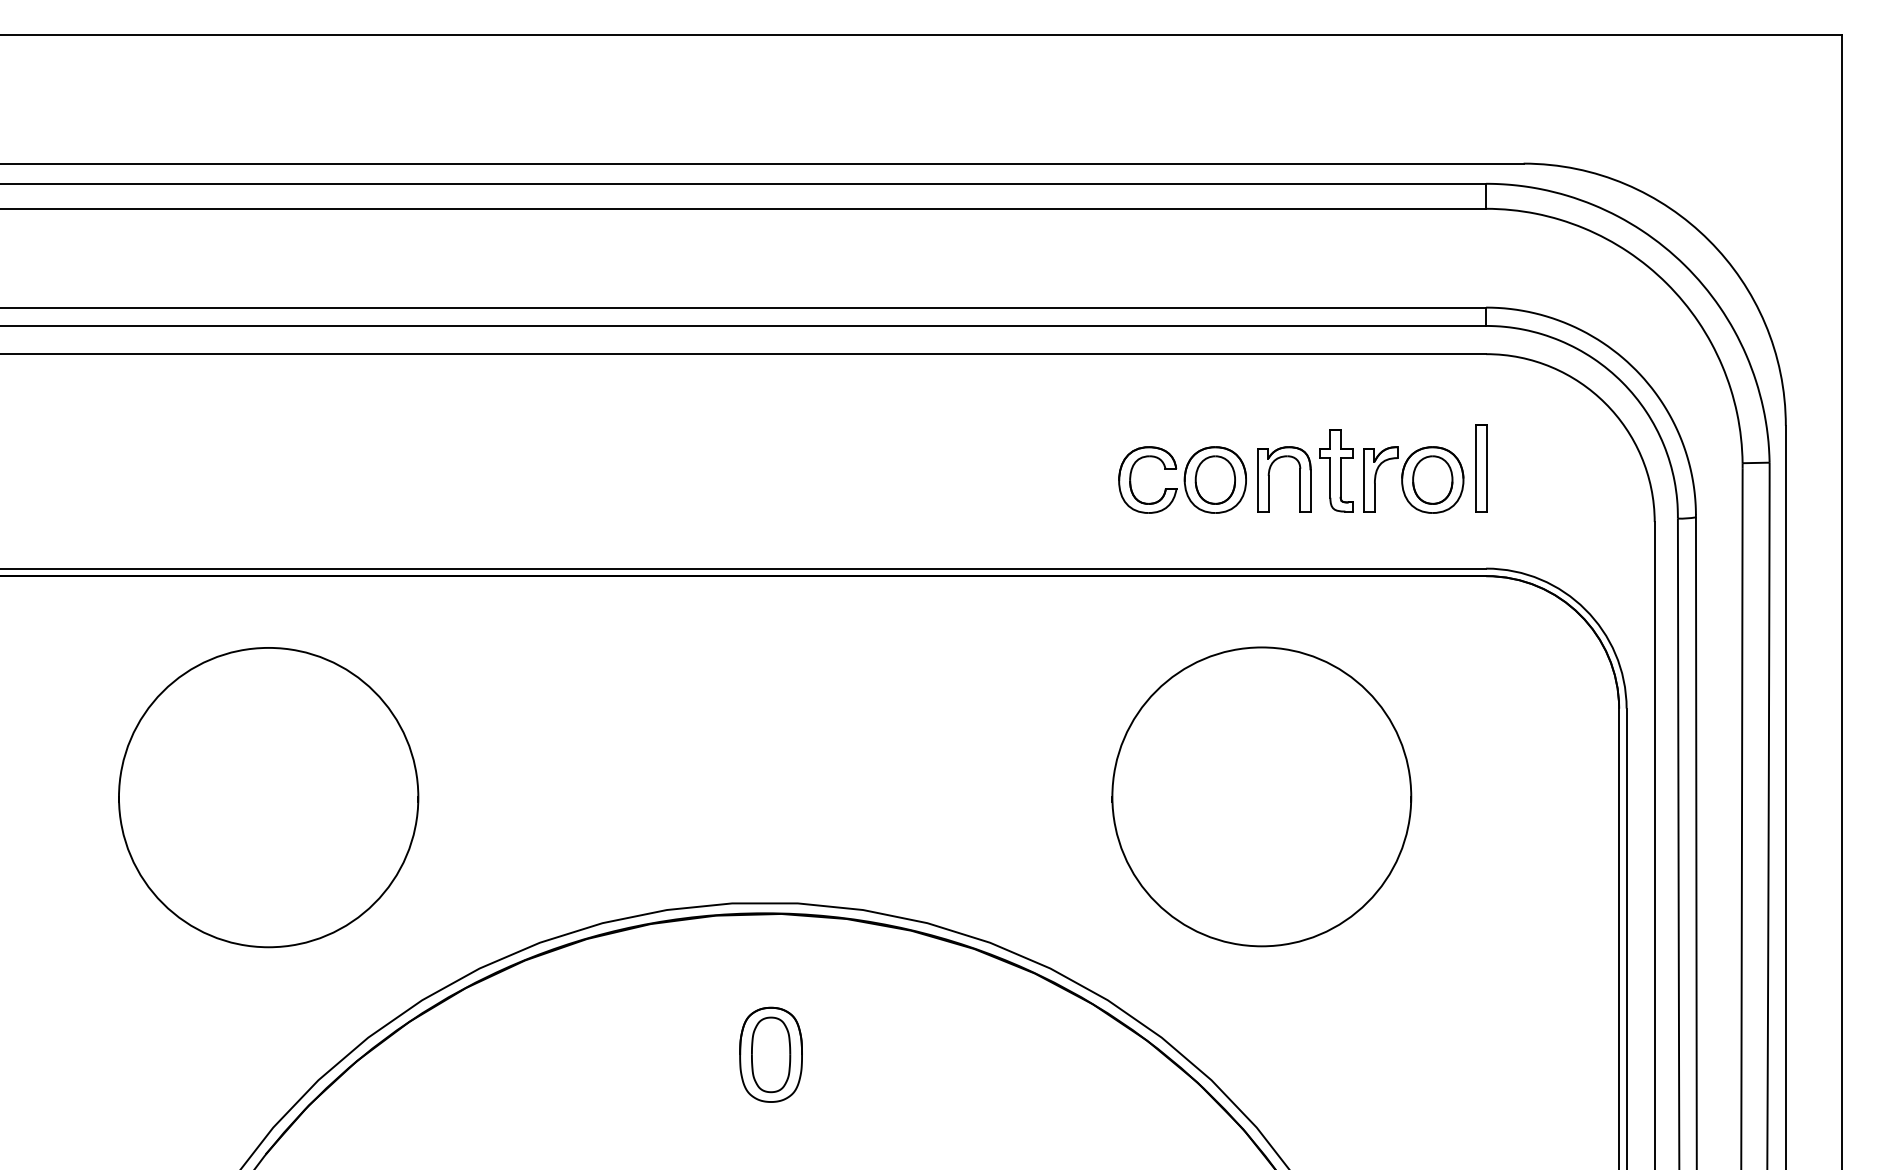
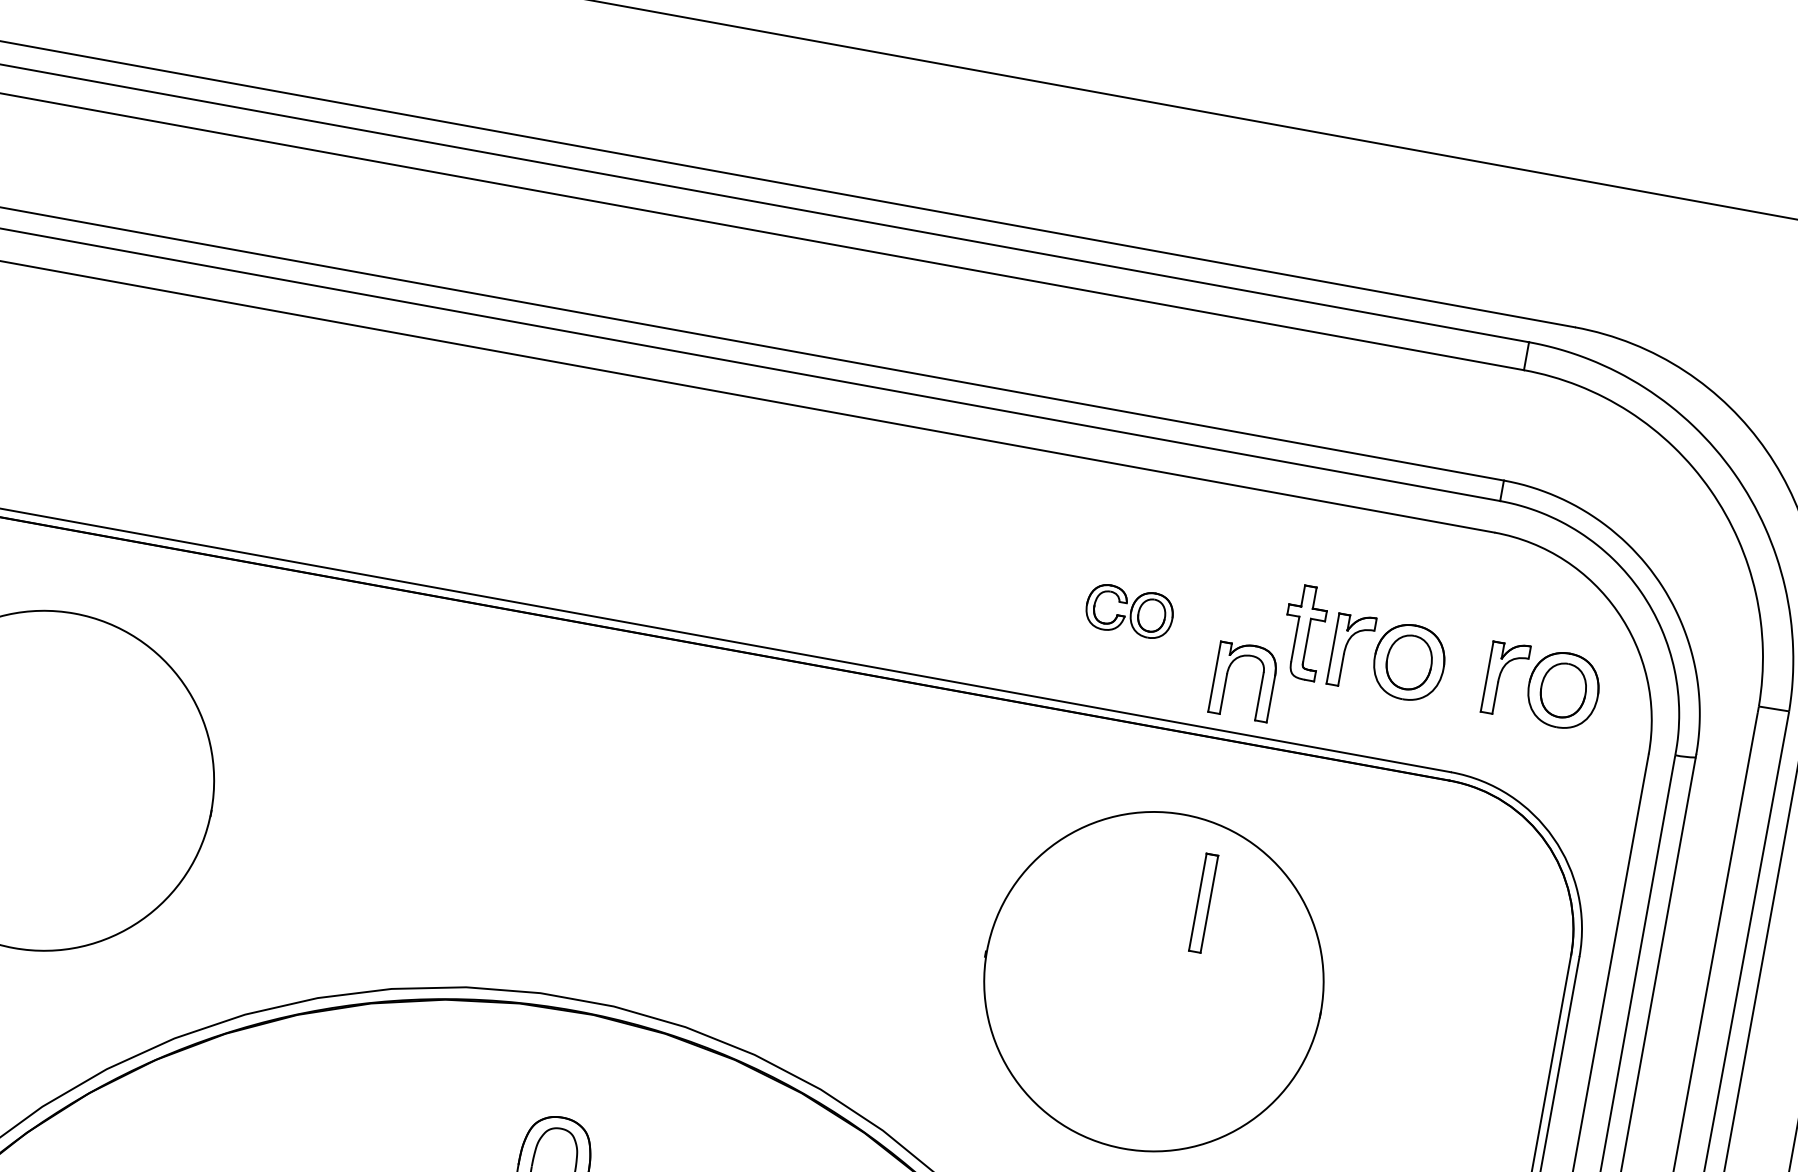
part: (1481, 468) -> (1203, 903), moved
part: (1182, 479) -> (1129, 610), size x0.6
part: (1269, 479) -> (1227, 678), moved
part: (1551, 479) -> (1542, 685), added

